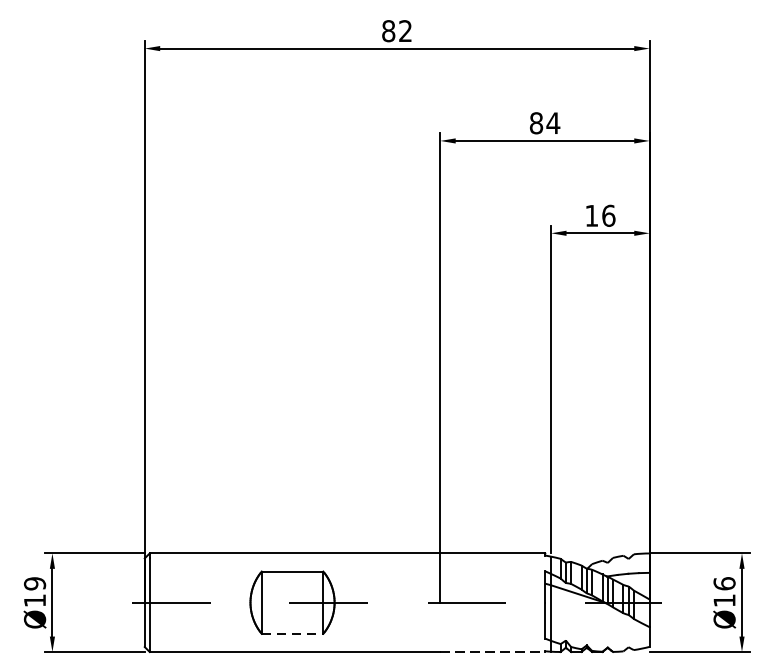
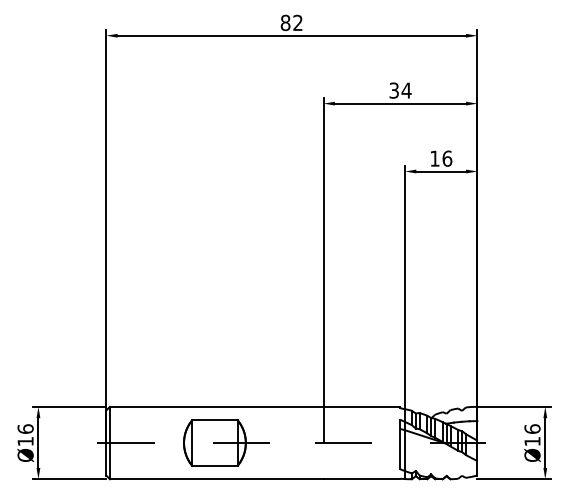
text: (536, 123) -> (394, 90), 84 -> 34
text: (34, 582) -> (25, 428), Ø19 -> Ø16
line: (291, 633) -> (214, 465), dashed -> solid
line: (493, 652) -> (362, 479), dashed -> solid

